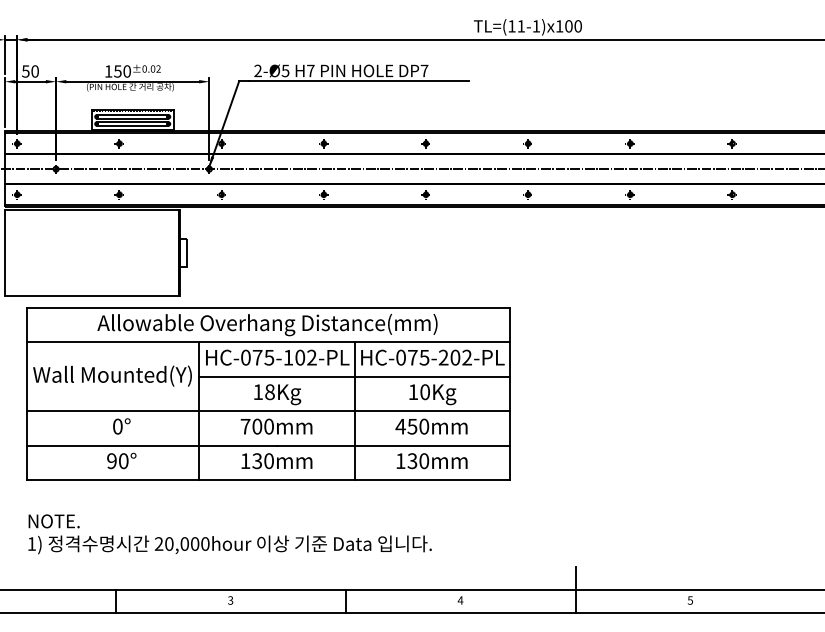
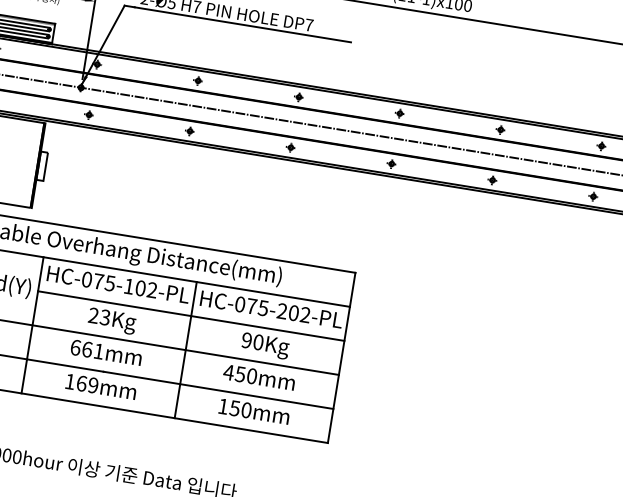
text: (263, 392) -> (98, 316), 18Kg -> 23Kg
text: (413, 392) -> (246, 340), 10Kg -> 90Kg
text: (256, 426) -> (86, 349), 700mm -> 661mm
text: (412, 460) -> (235, 407), 130mm -> 150mm
text: (262, 461) -> (86, 384), 130mm -> 169mm

